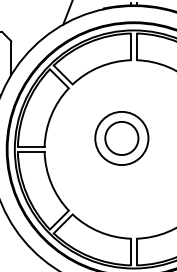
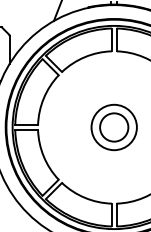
part: (121, 138) -> (113, 127), moved

